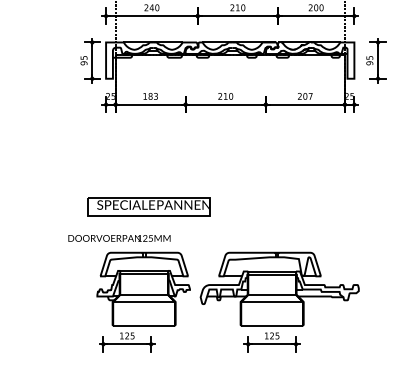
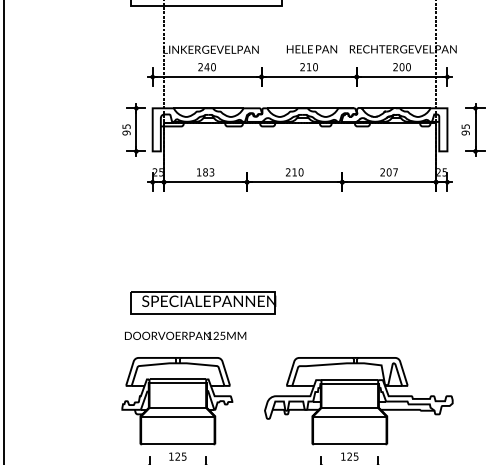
text: (119, 238) -> (185, 335), moved
part: (143, 289) -> (177, 401), moved

